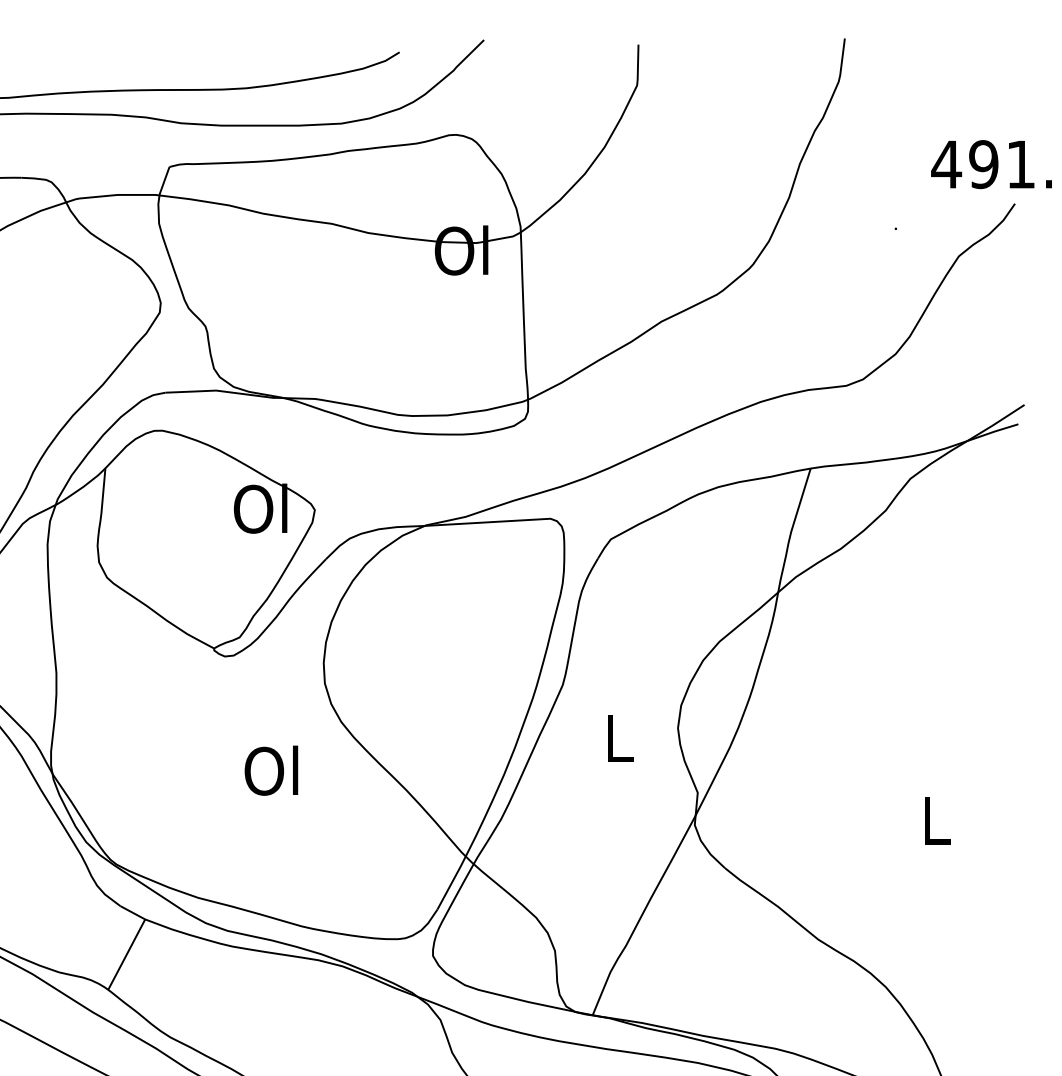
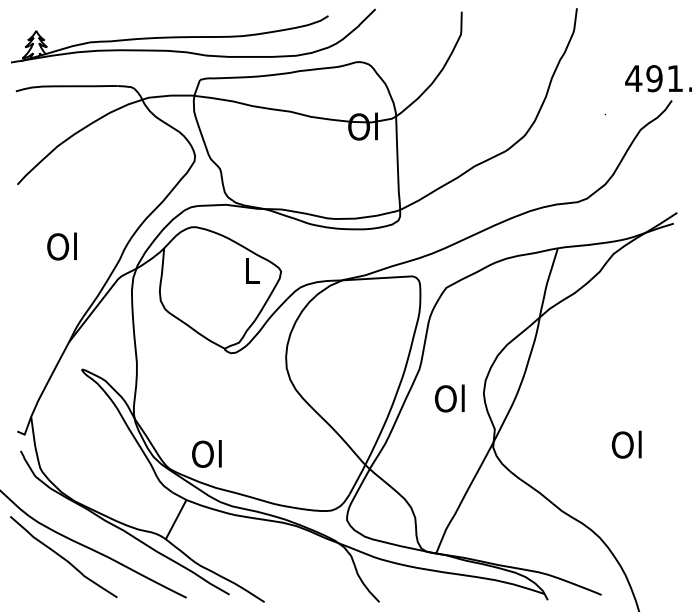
text: (259, 508) -> (250, 270), Ol -> L
text: (616, 737) -> (449, 398), L -> Ol
text: (270, 769) -> (206, 453), moved
text: (933, 820) -> (626, 444), L -> Ol

